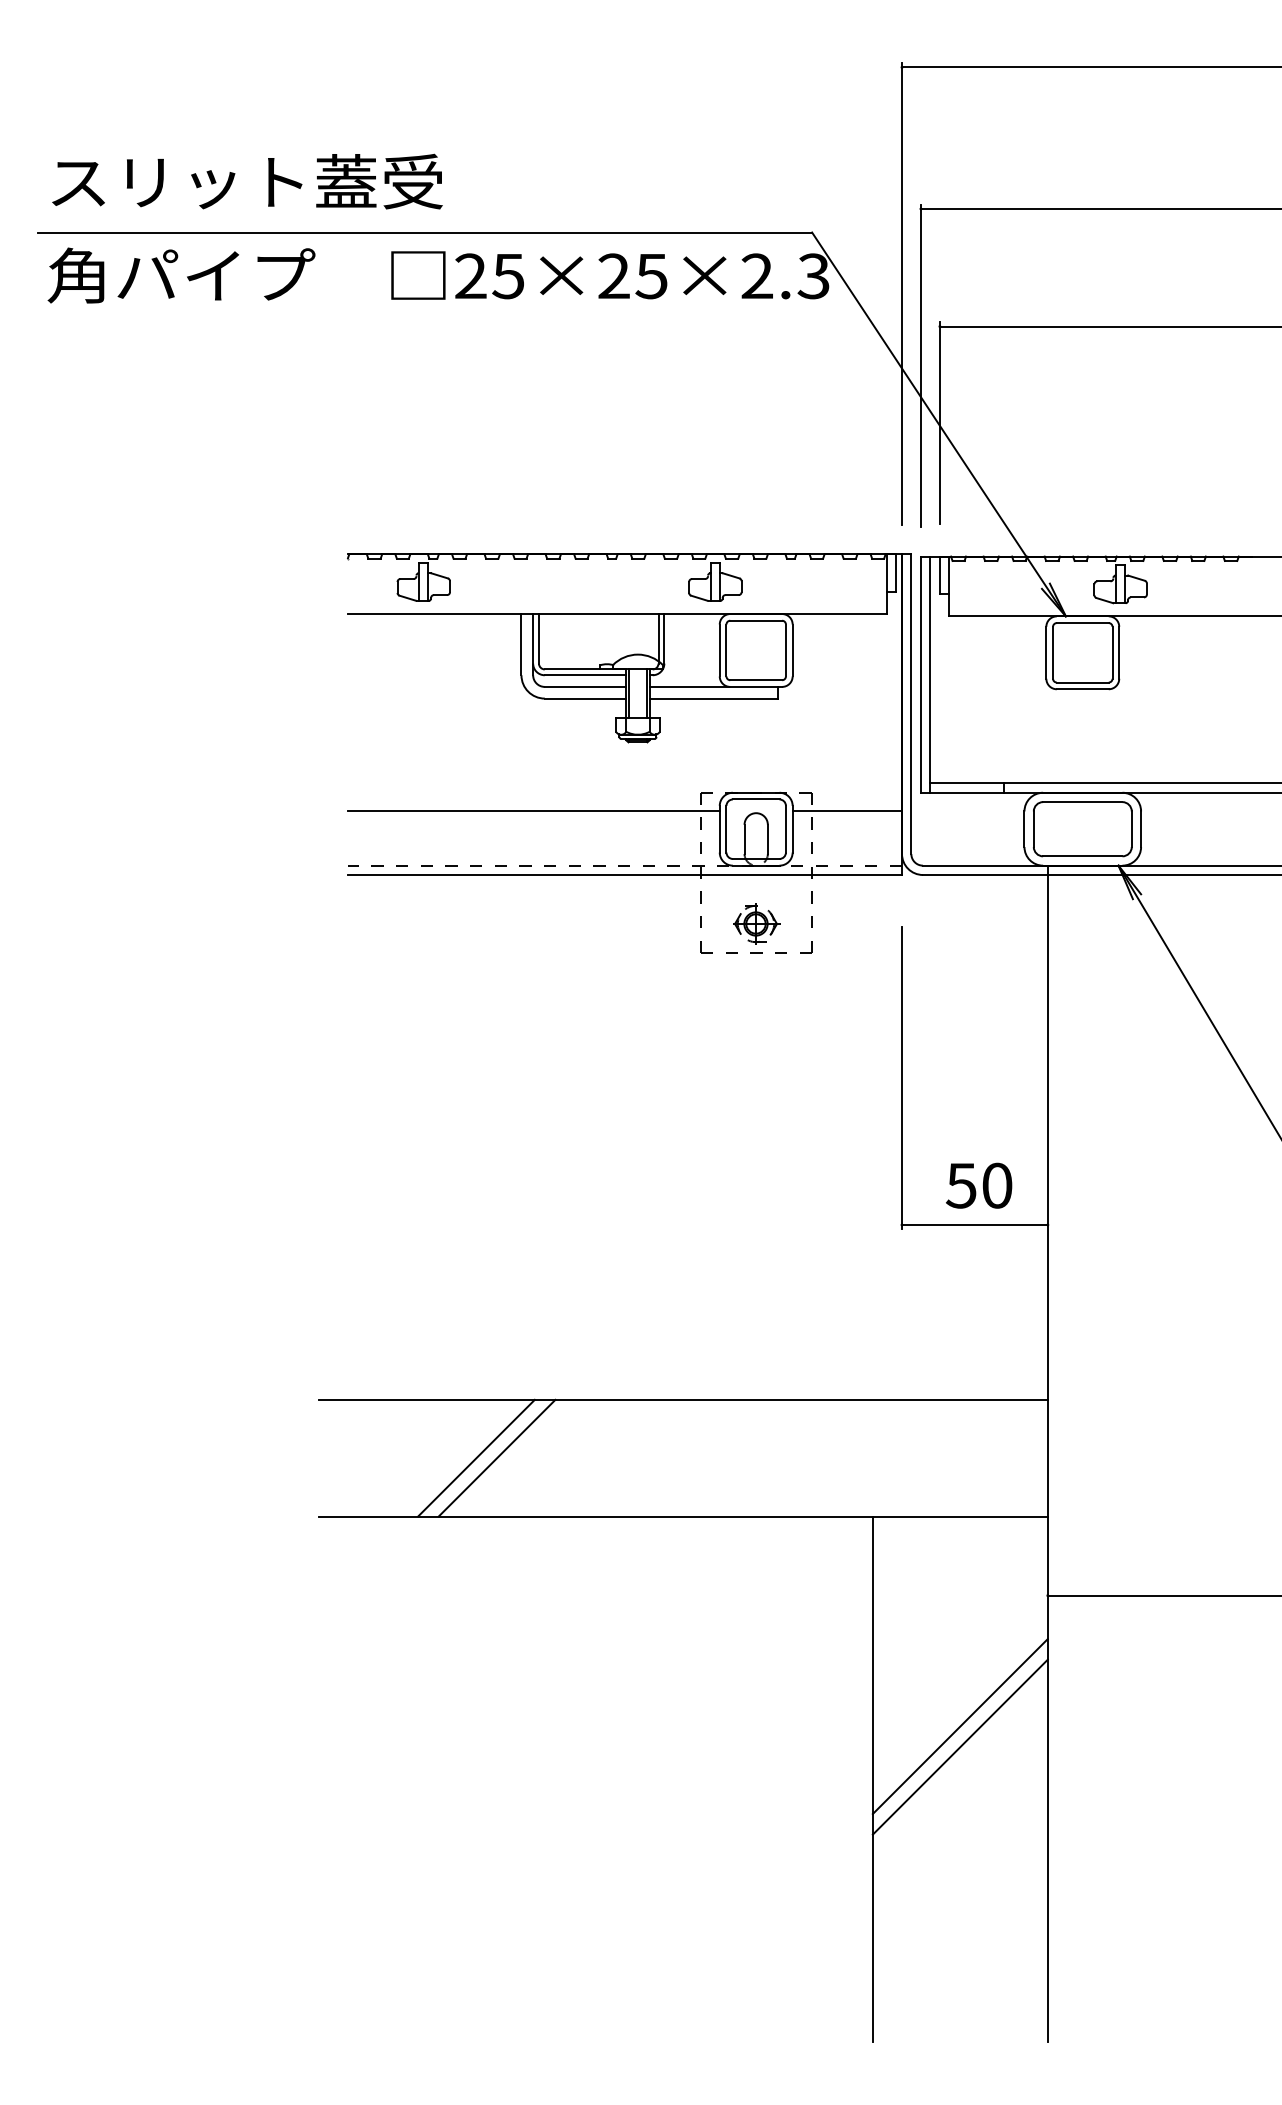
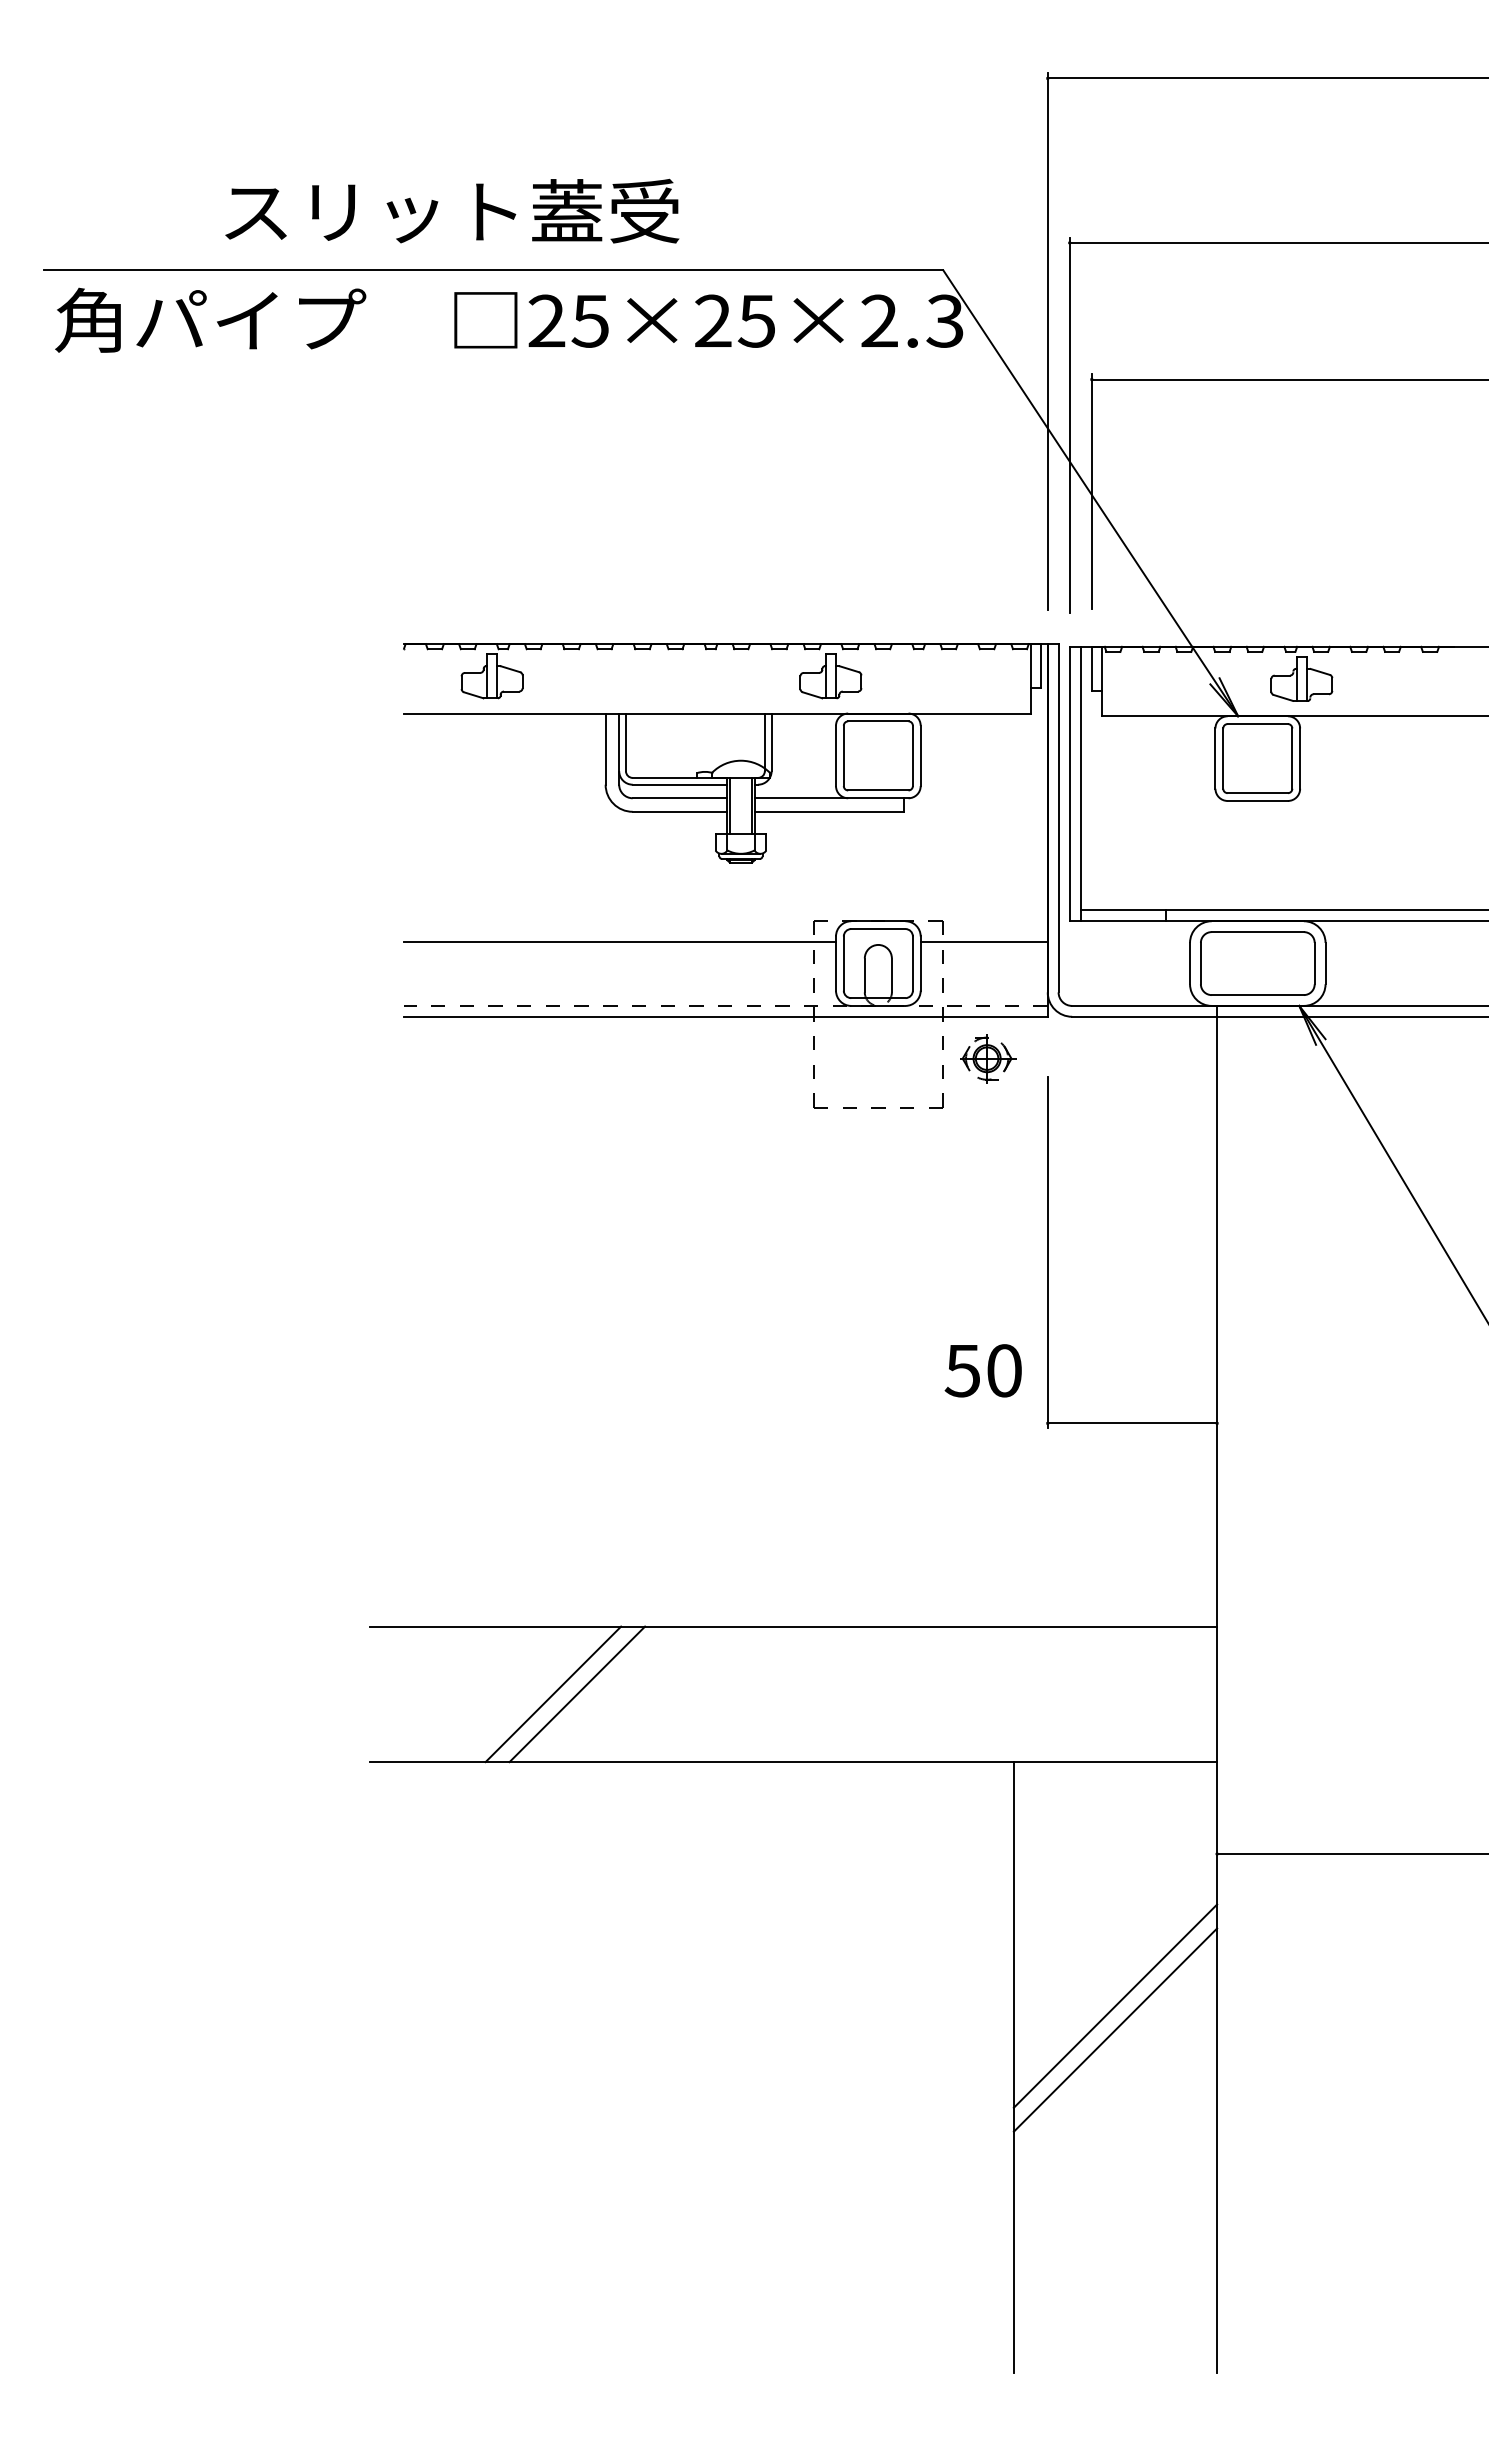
text: (247, 181) -> (452, 210), moved
part: (757, 923) -> (988, 1058), moved
text: (978, 1185) -> (982, 1370), moved

